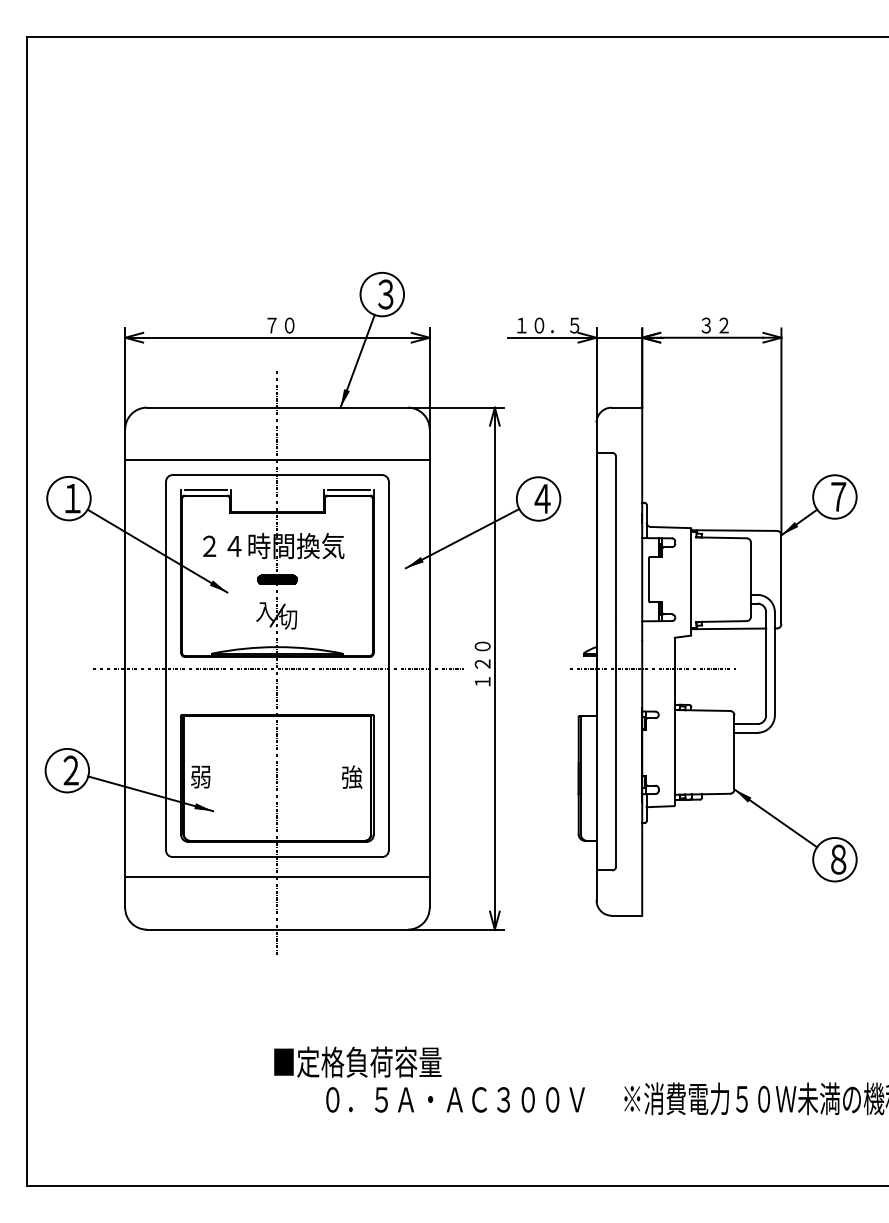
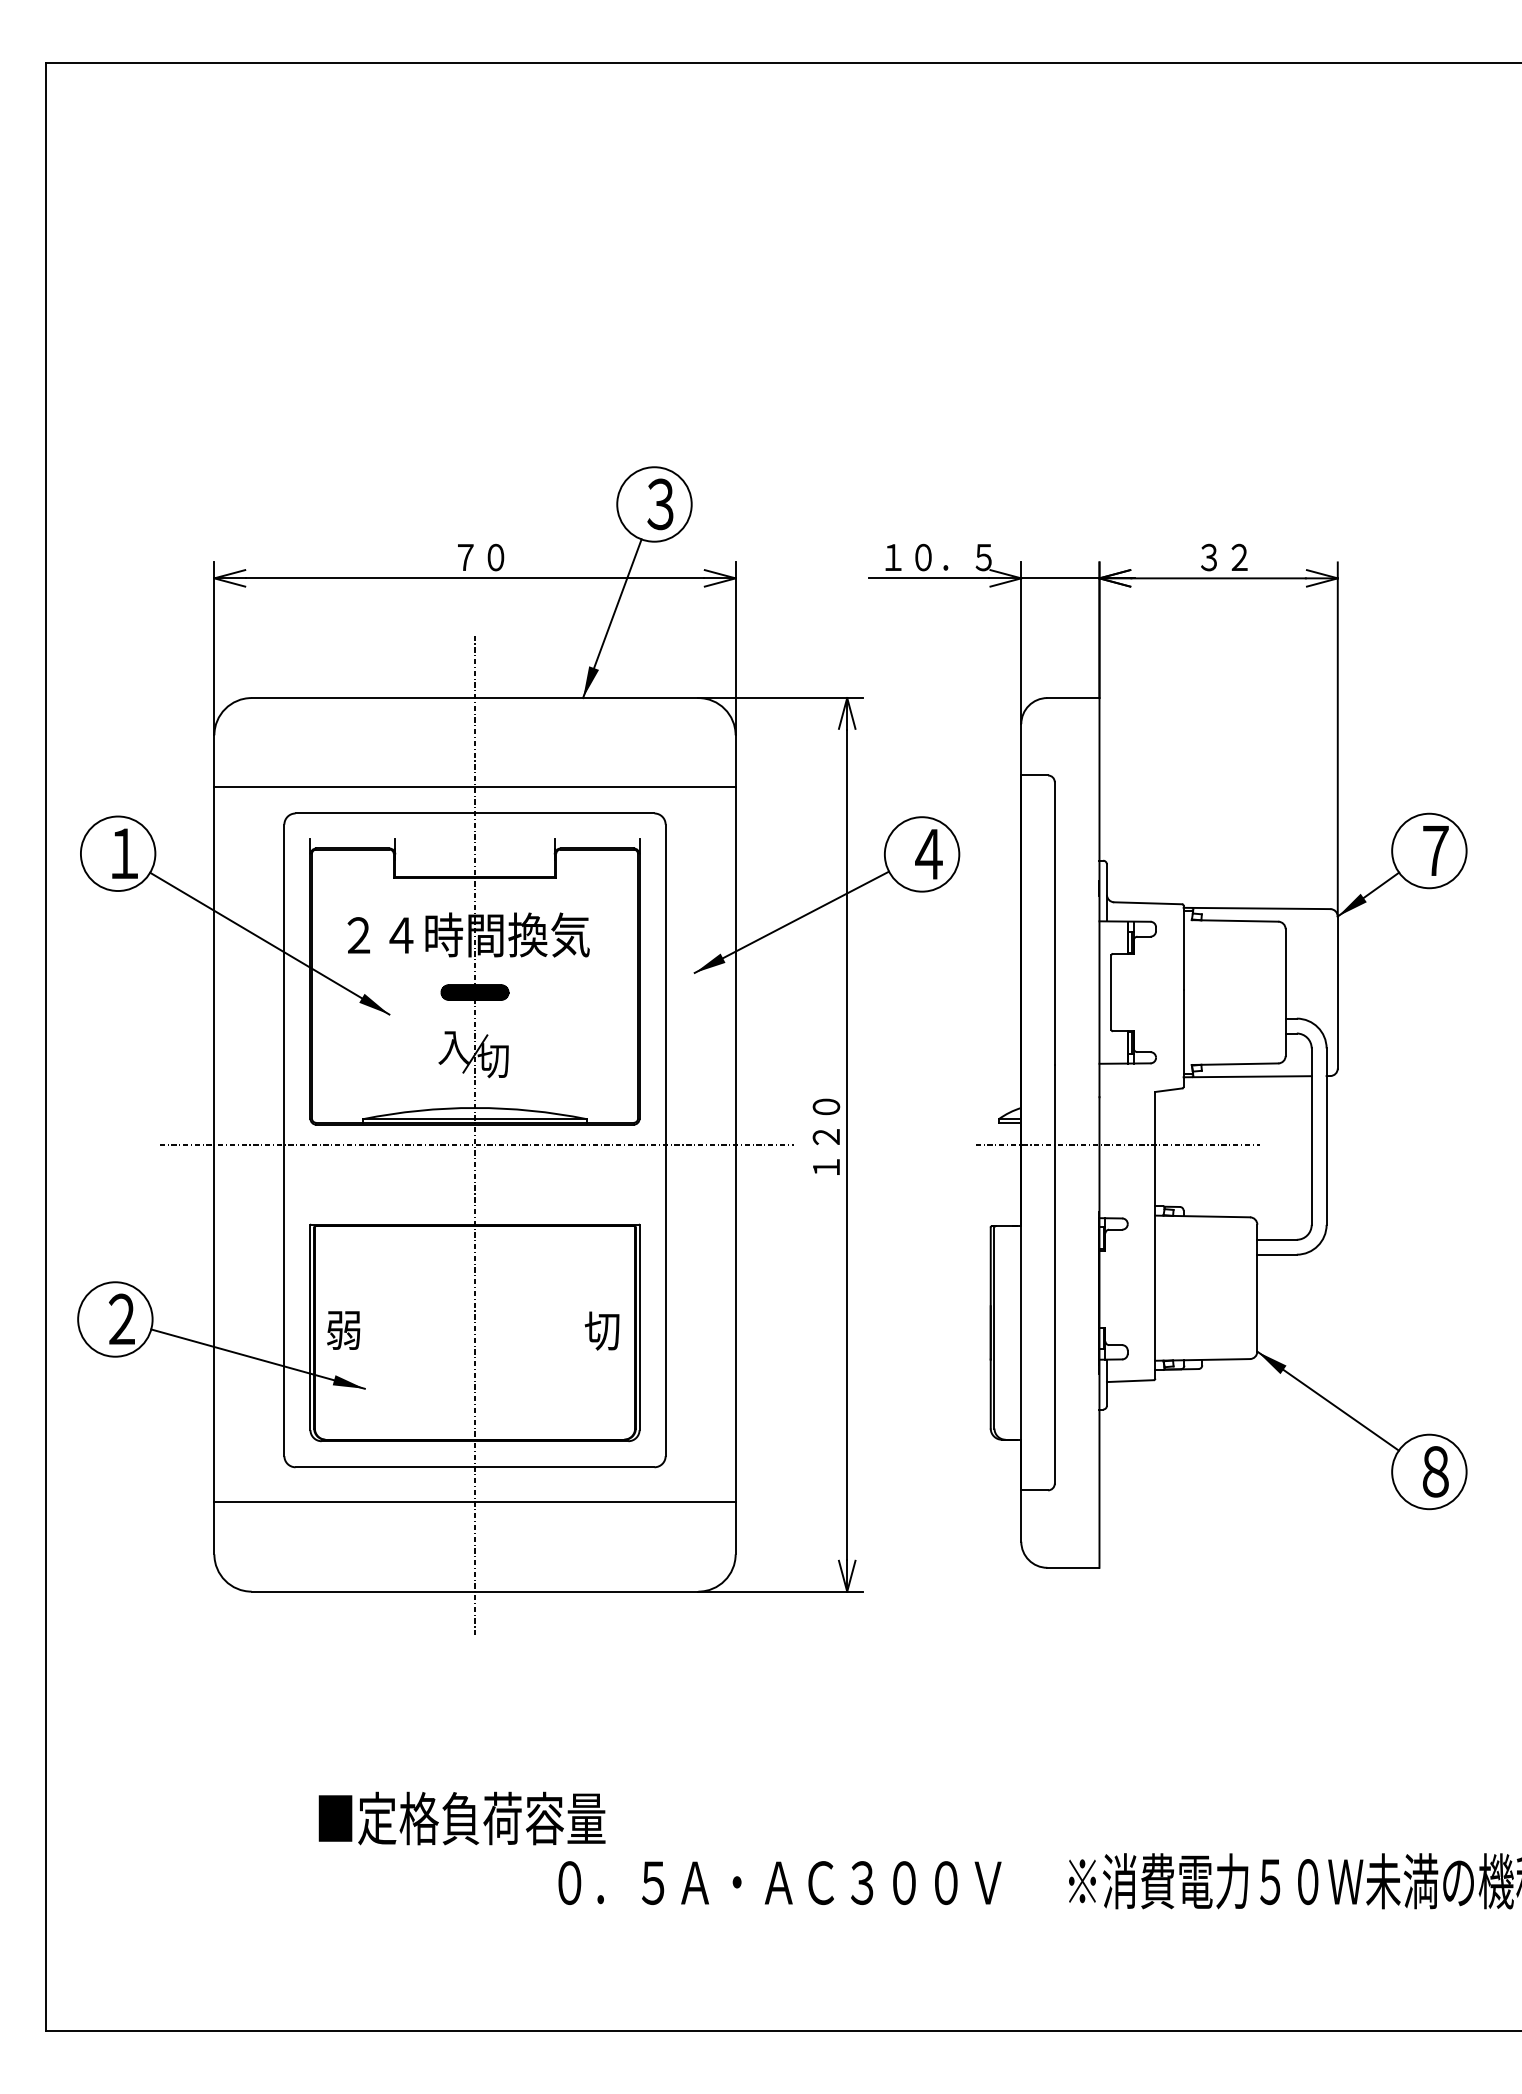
line: (205, 489) -> (351, 838), removed
line: (348, 489) -> (596, 838), removed
text: (351, 776) -> (601, 1329), 強 -> 切
text: (357, 1061) -> (461, 1817), moved

